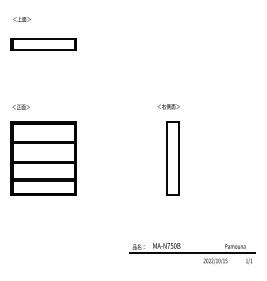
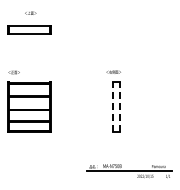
text: (21, 18) -> (30, 12), moved
line: (166, 159) -> (112, 107), solid -> dashed
line: (178, 159) -> (120, 107), solid -> dashed

